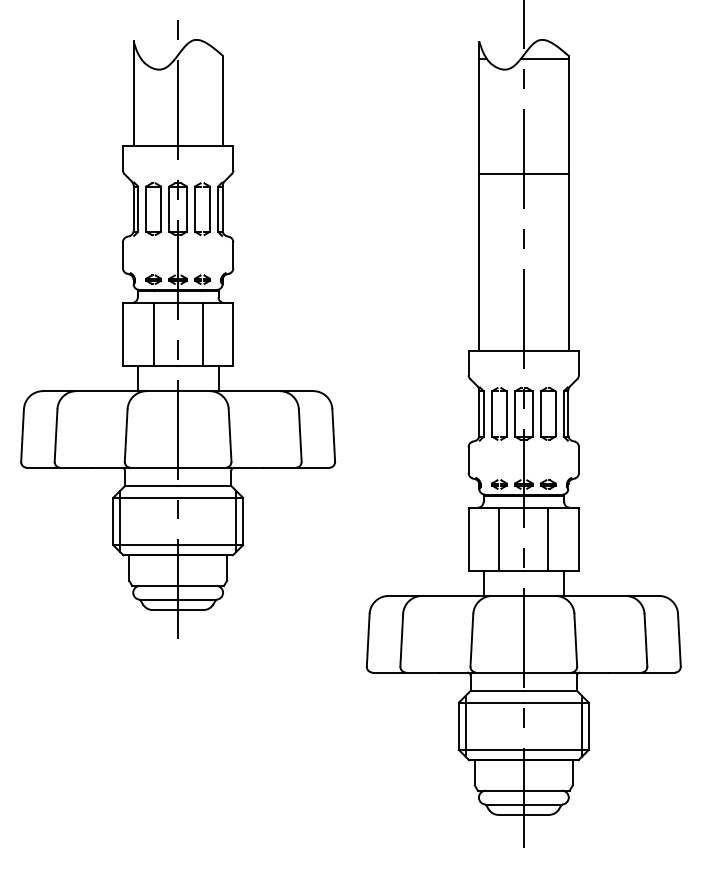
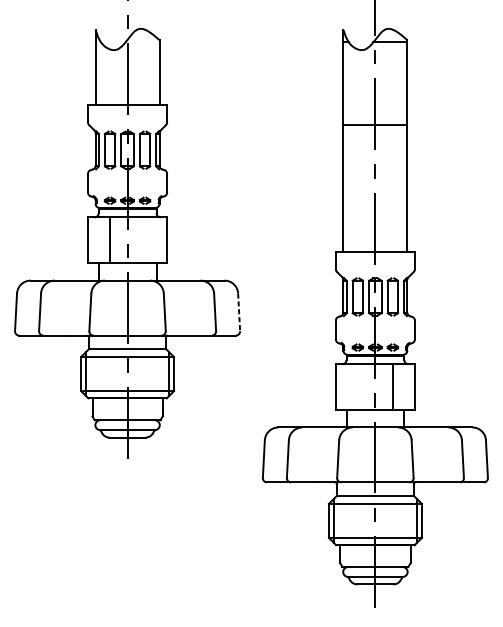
line: (202, 334) -> (145, 240), removed
line: (333, 435) -> (238, 312), solid -> dashed
line: (499, 539) -> (357, 386), removed

